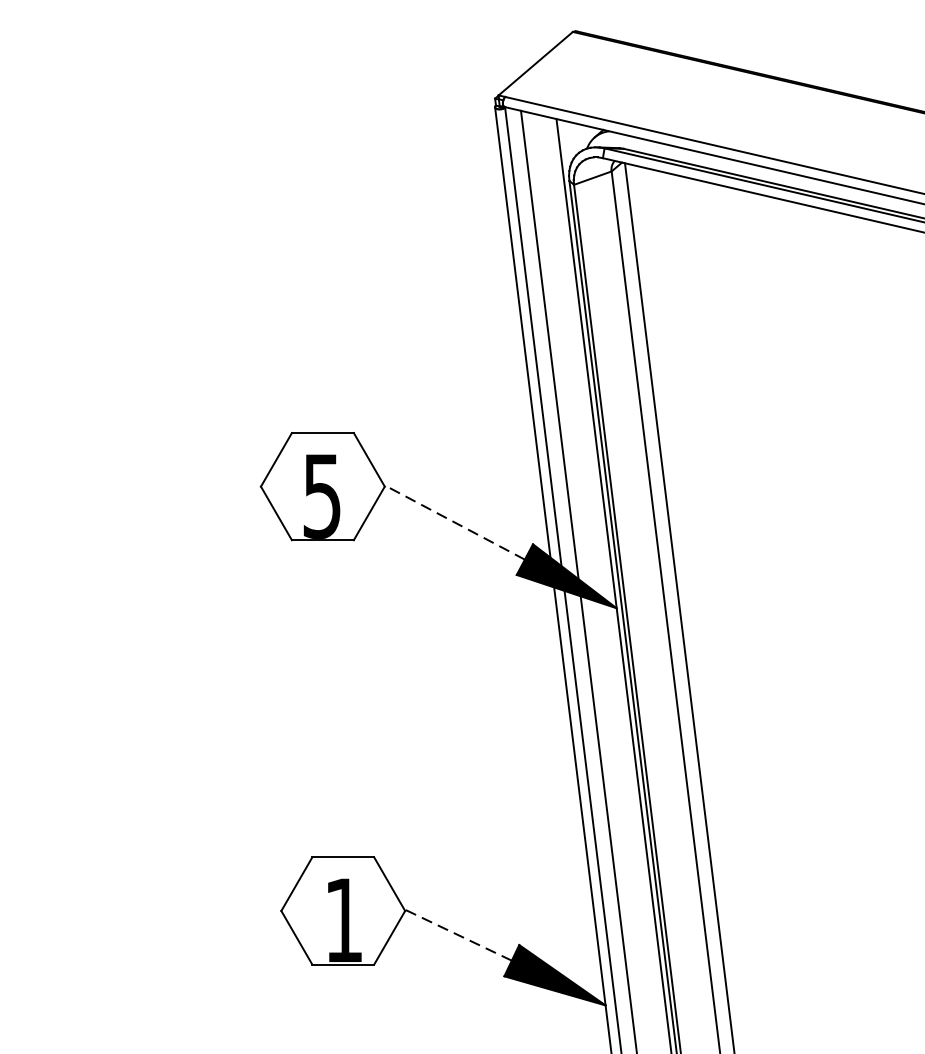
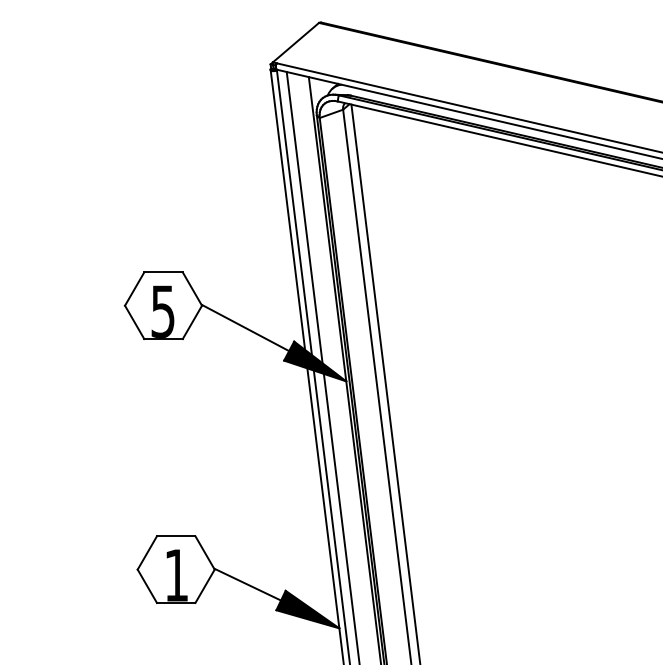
line: (454, 521) -> (245, 327), dashed -> solid
line: (457, 934) -> (247, 584), dashed -> solid

